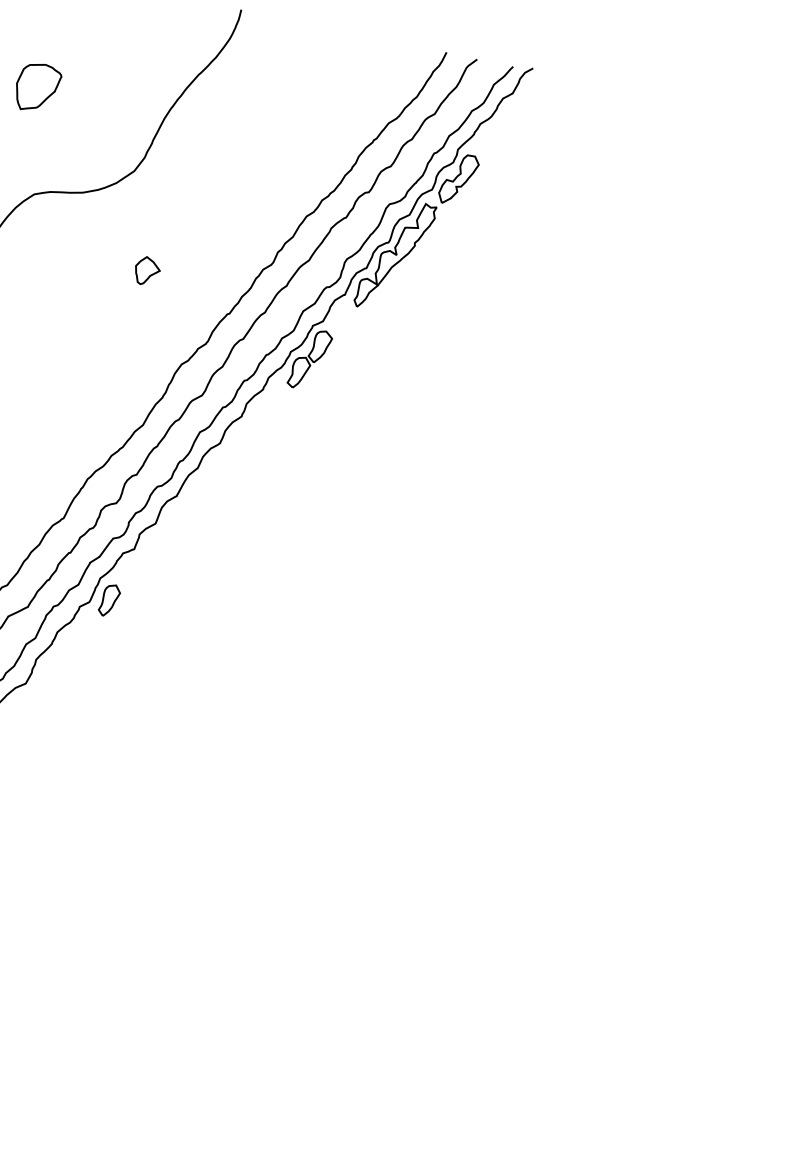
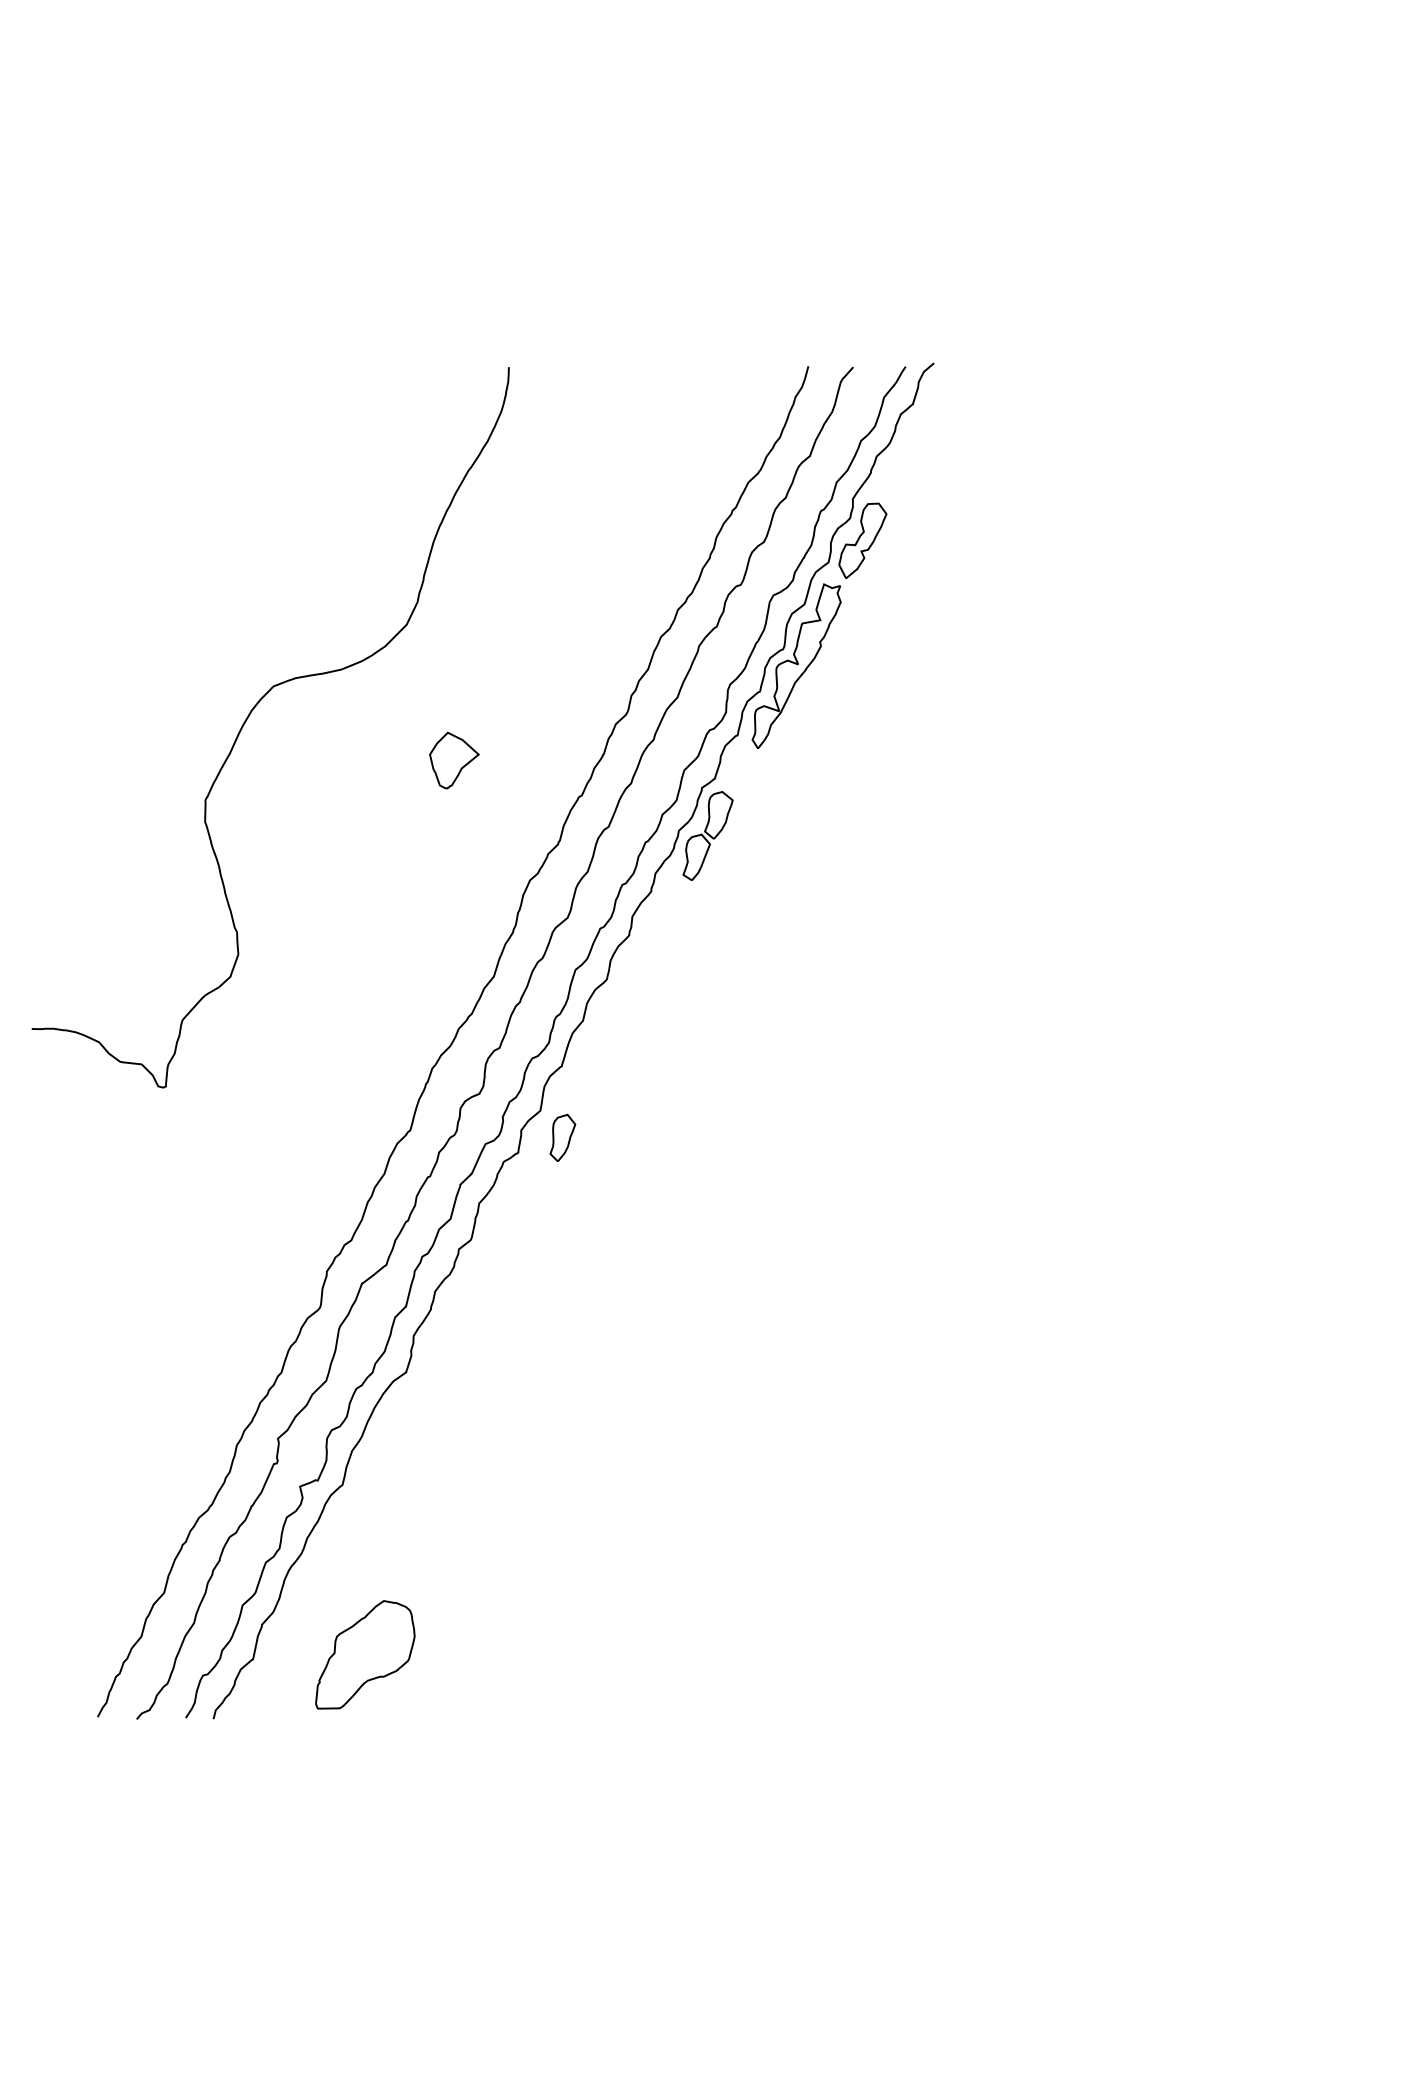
part: (37, 87) -> (247, 536), removed
part: (147, 271) -> (454, 760), size x1.4
part: (109, 600) -> (562, 1137), moved

